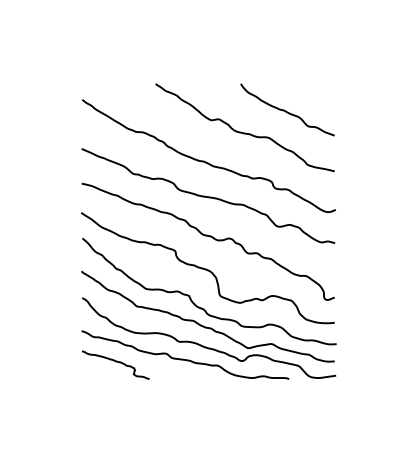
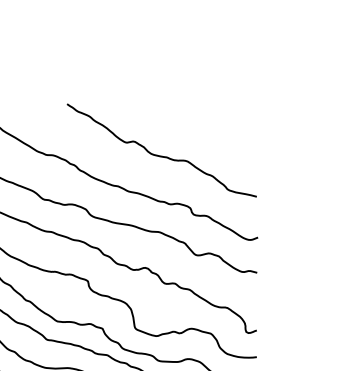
curve: (286, 110) -> (205, 132), removed

